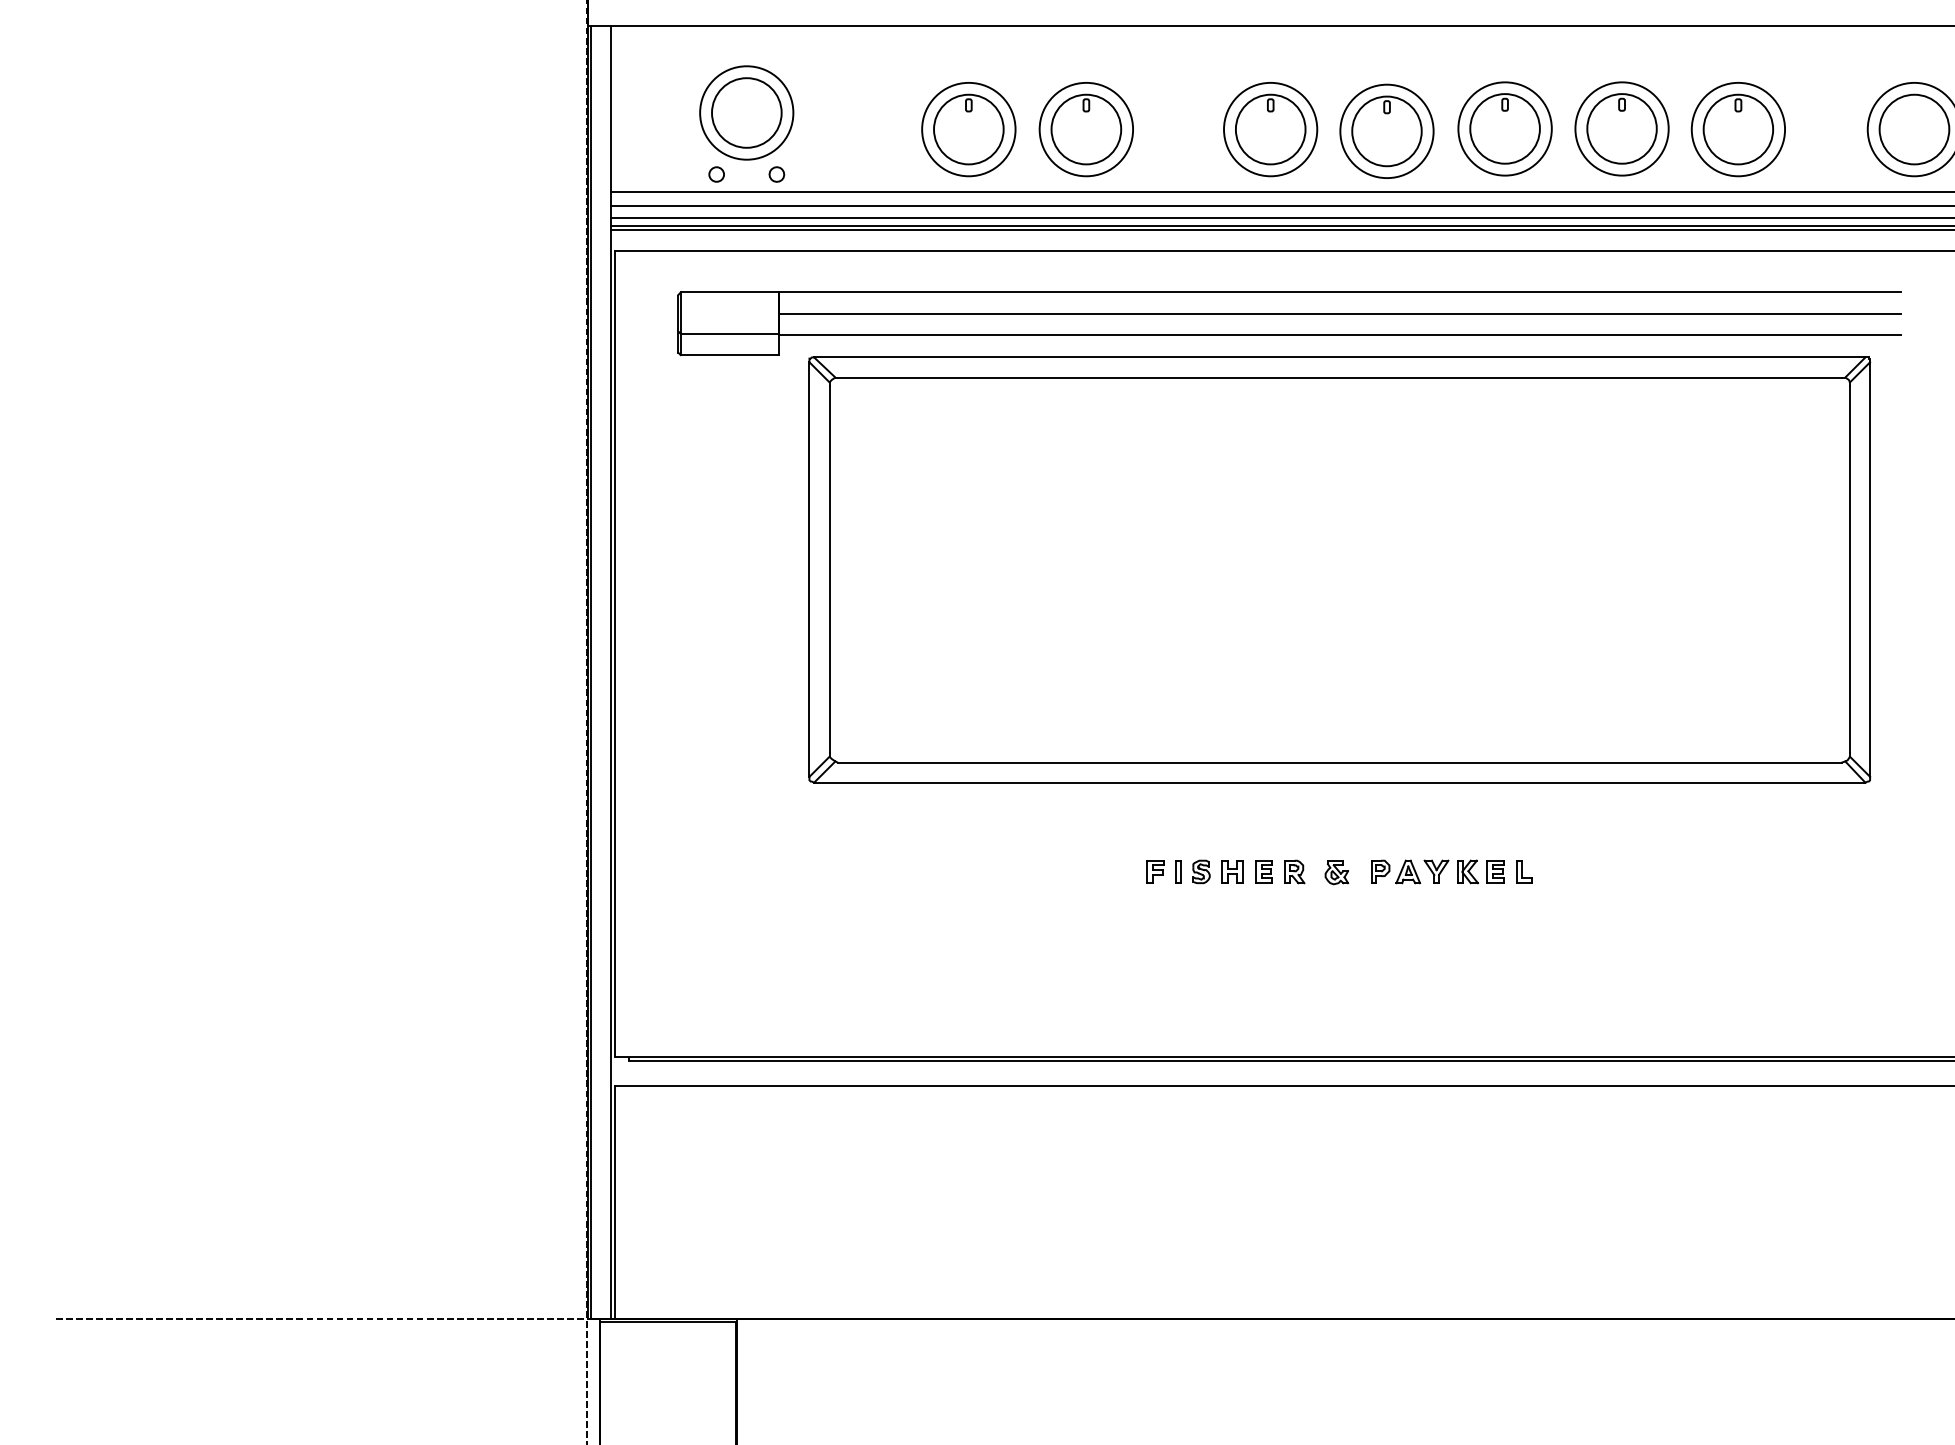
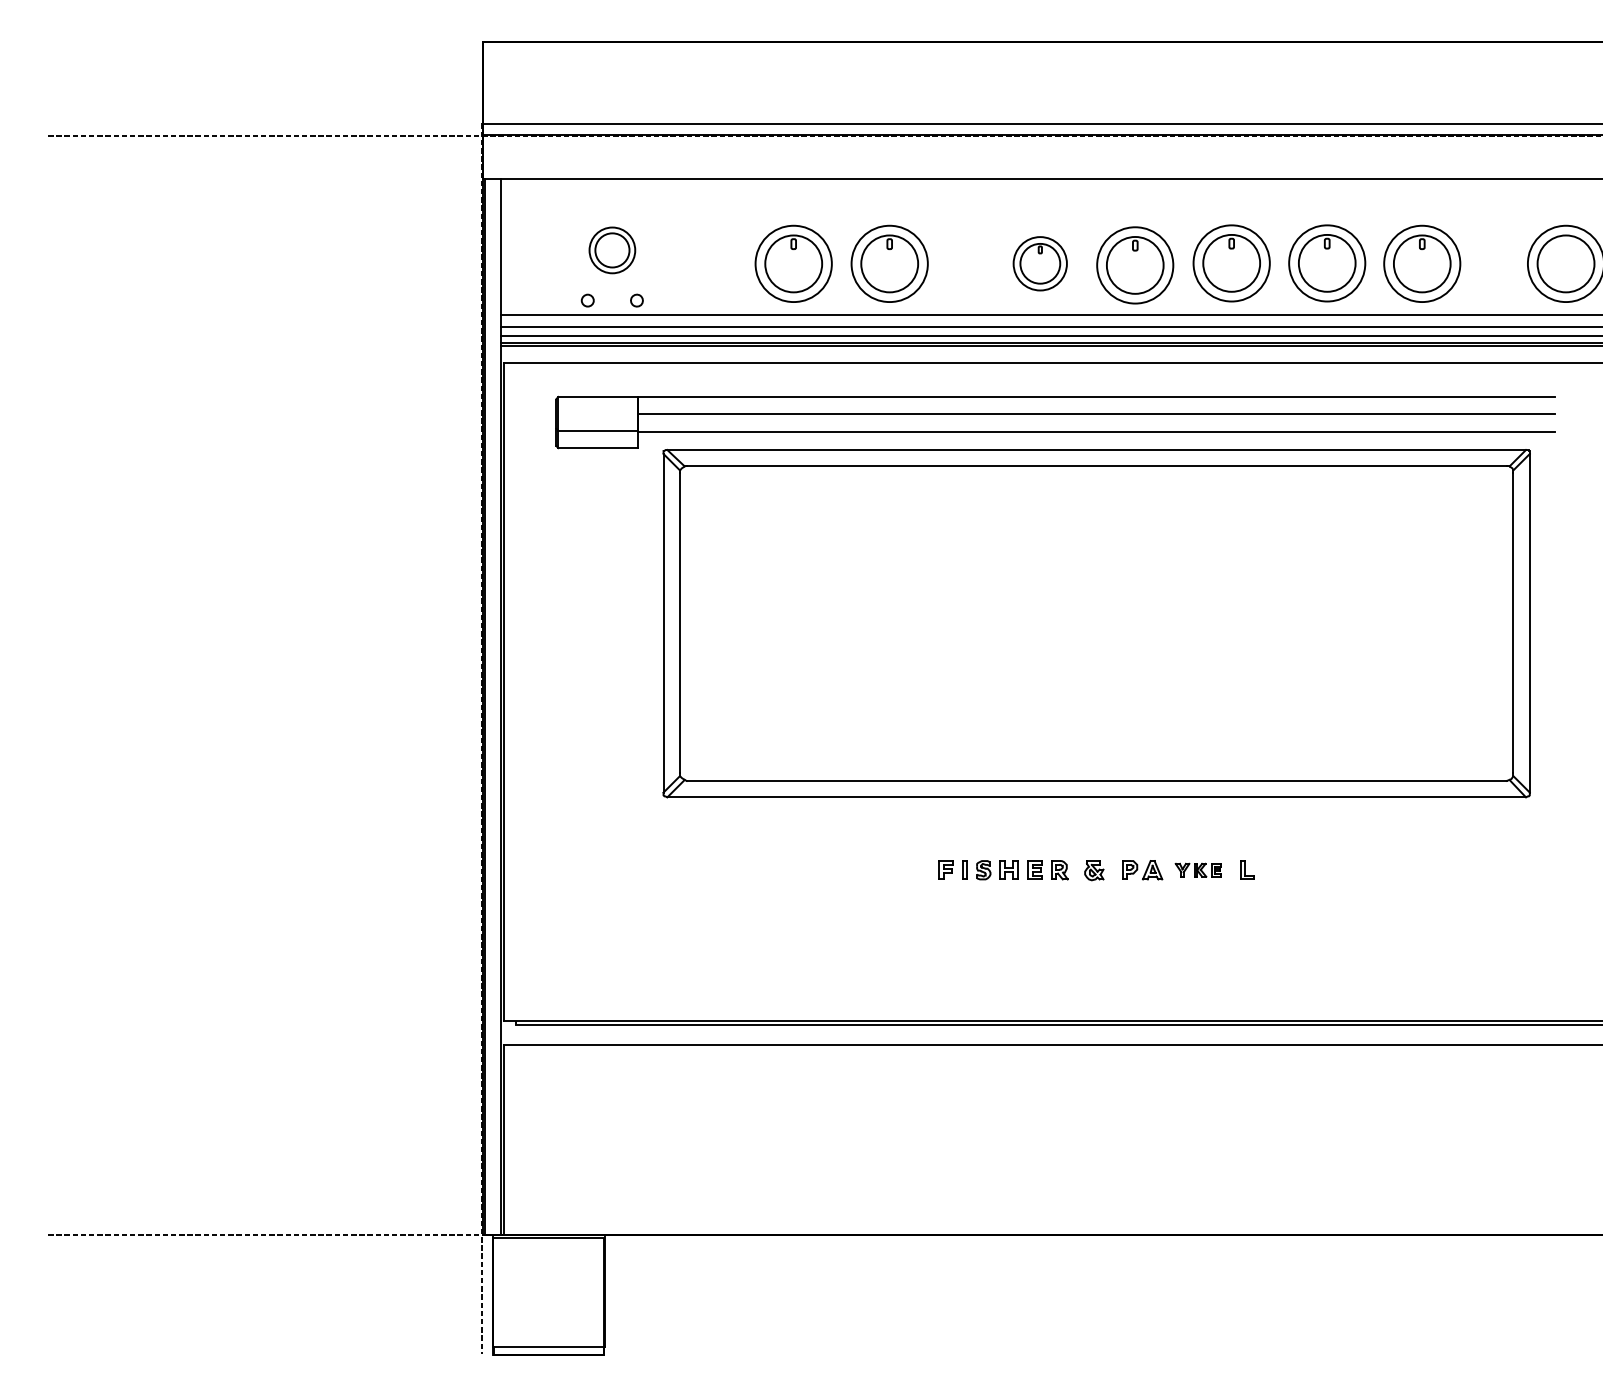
part: (746, 113) -> (612, 250), size x0.6
part: (1270, 129) -> (1040, 263), size x0.7
part: (1464, 872) -> (1198, 870), size x0.7

